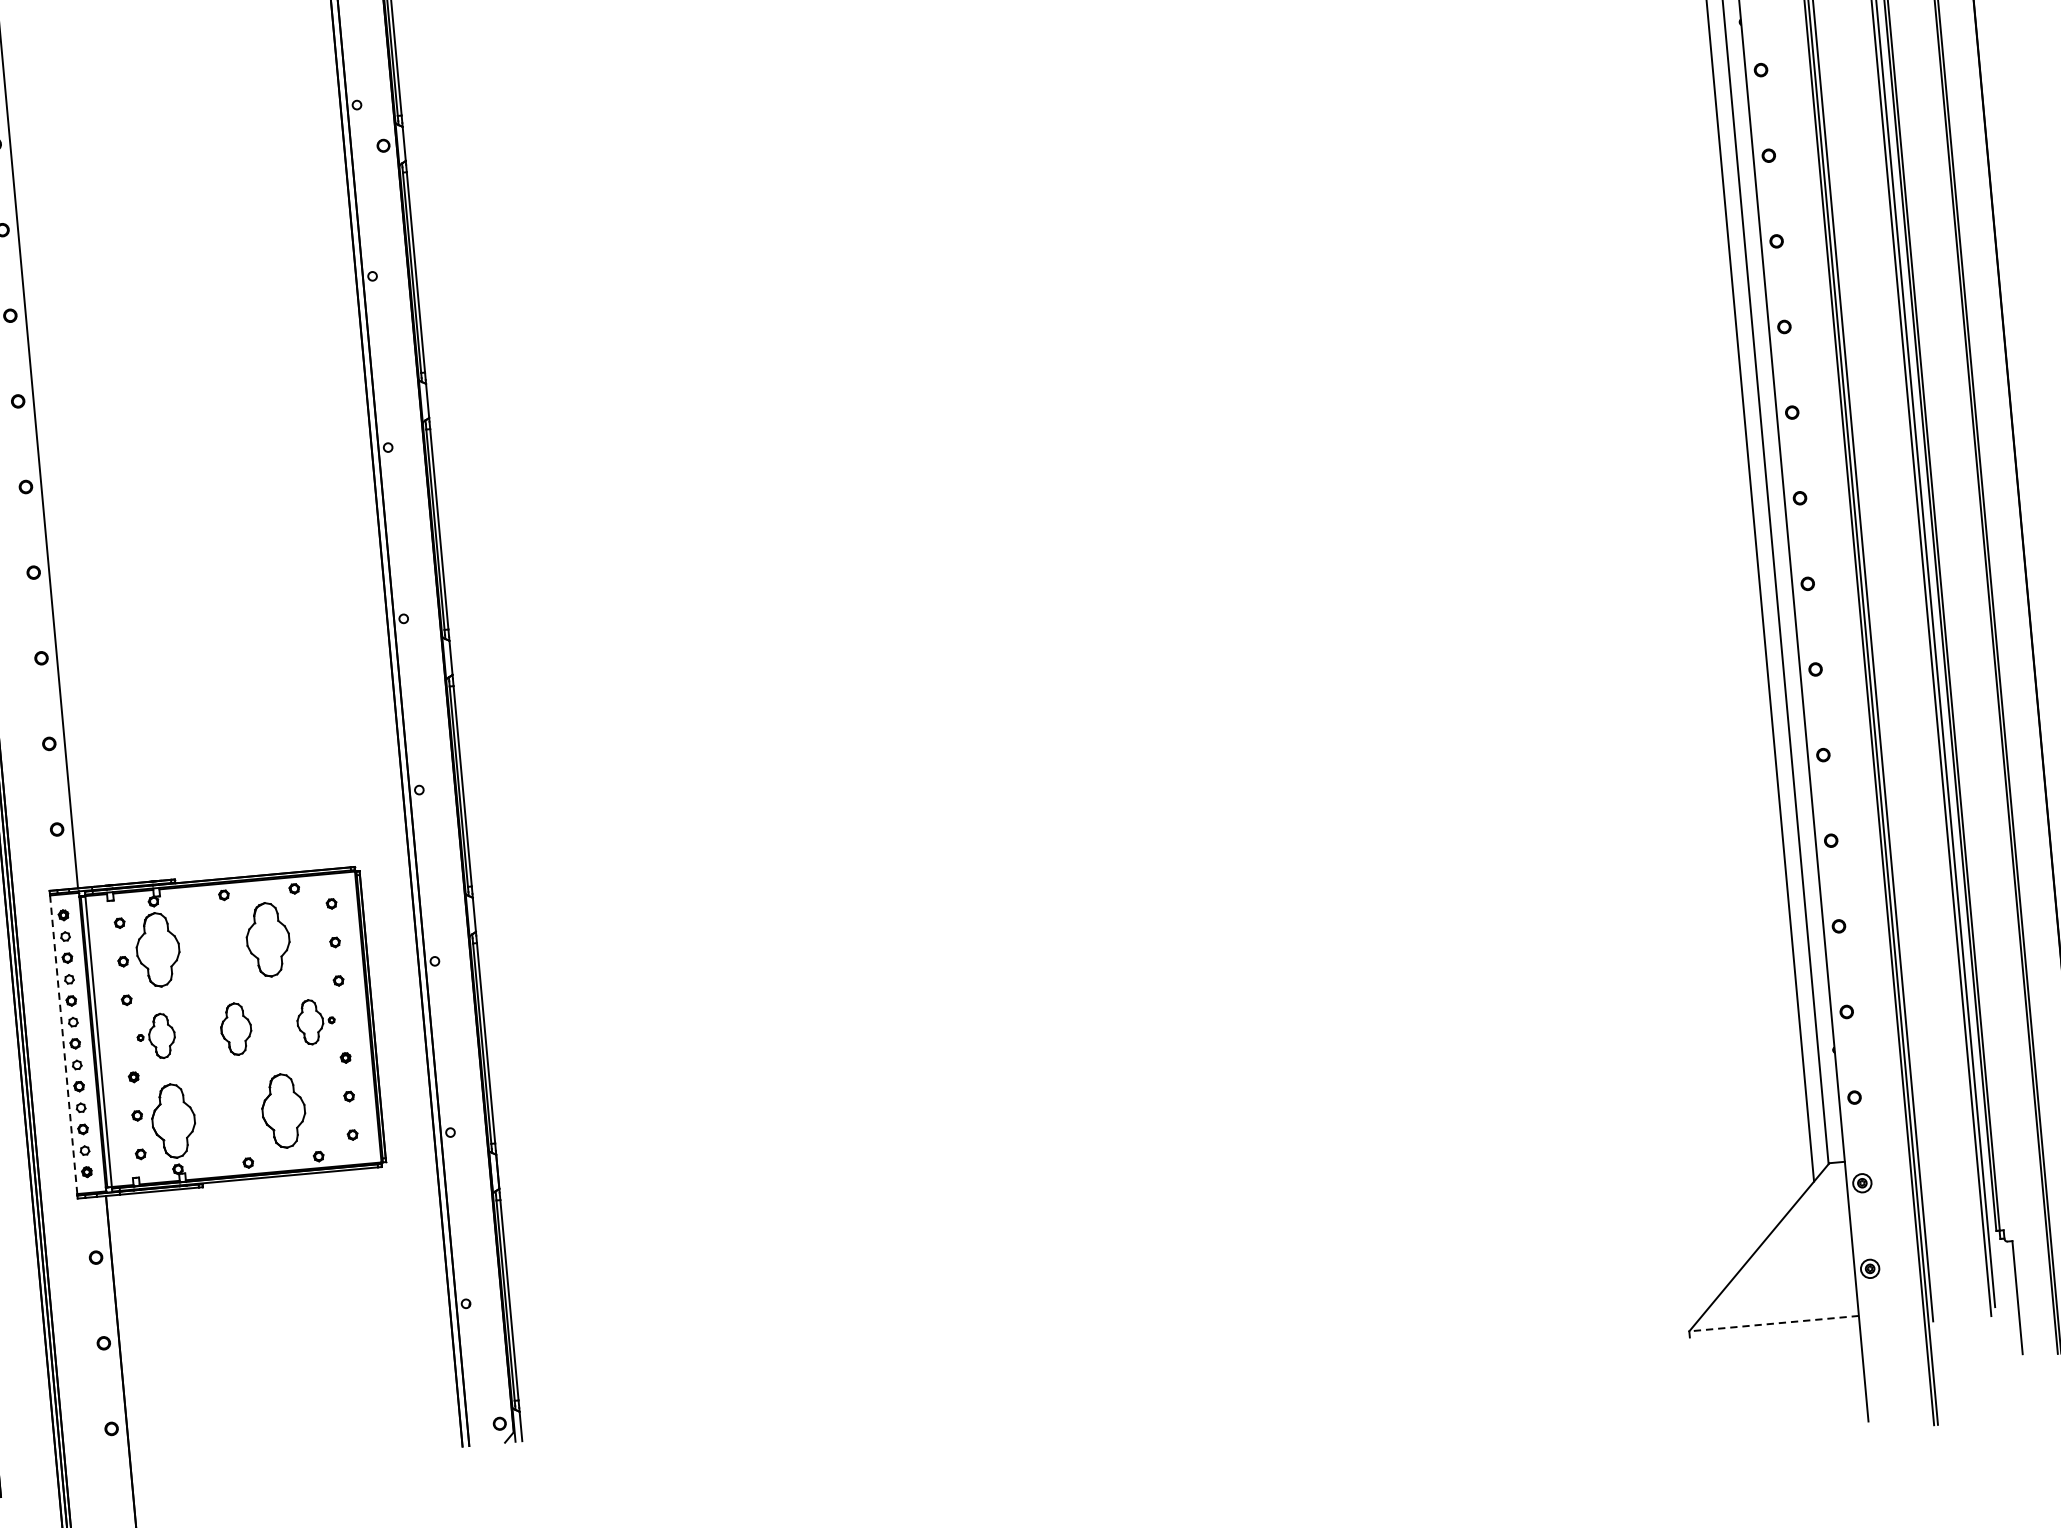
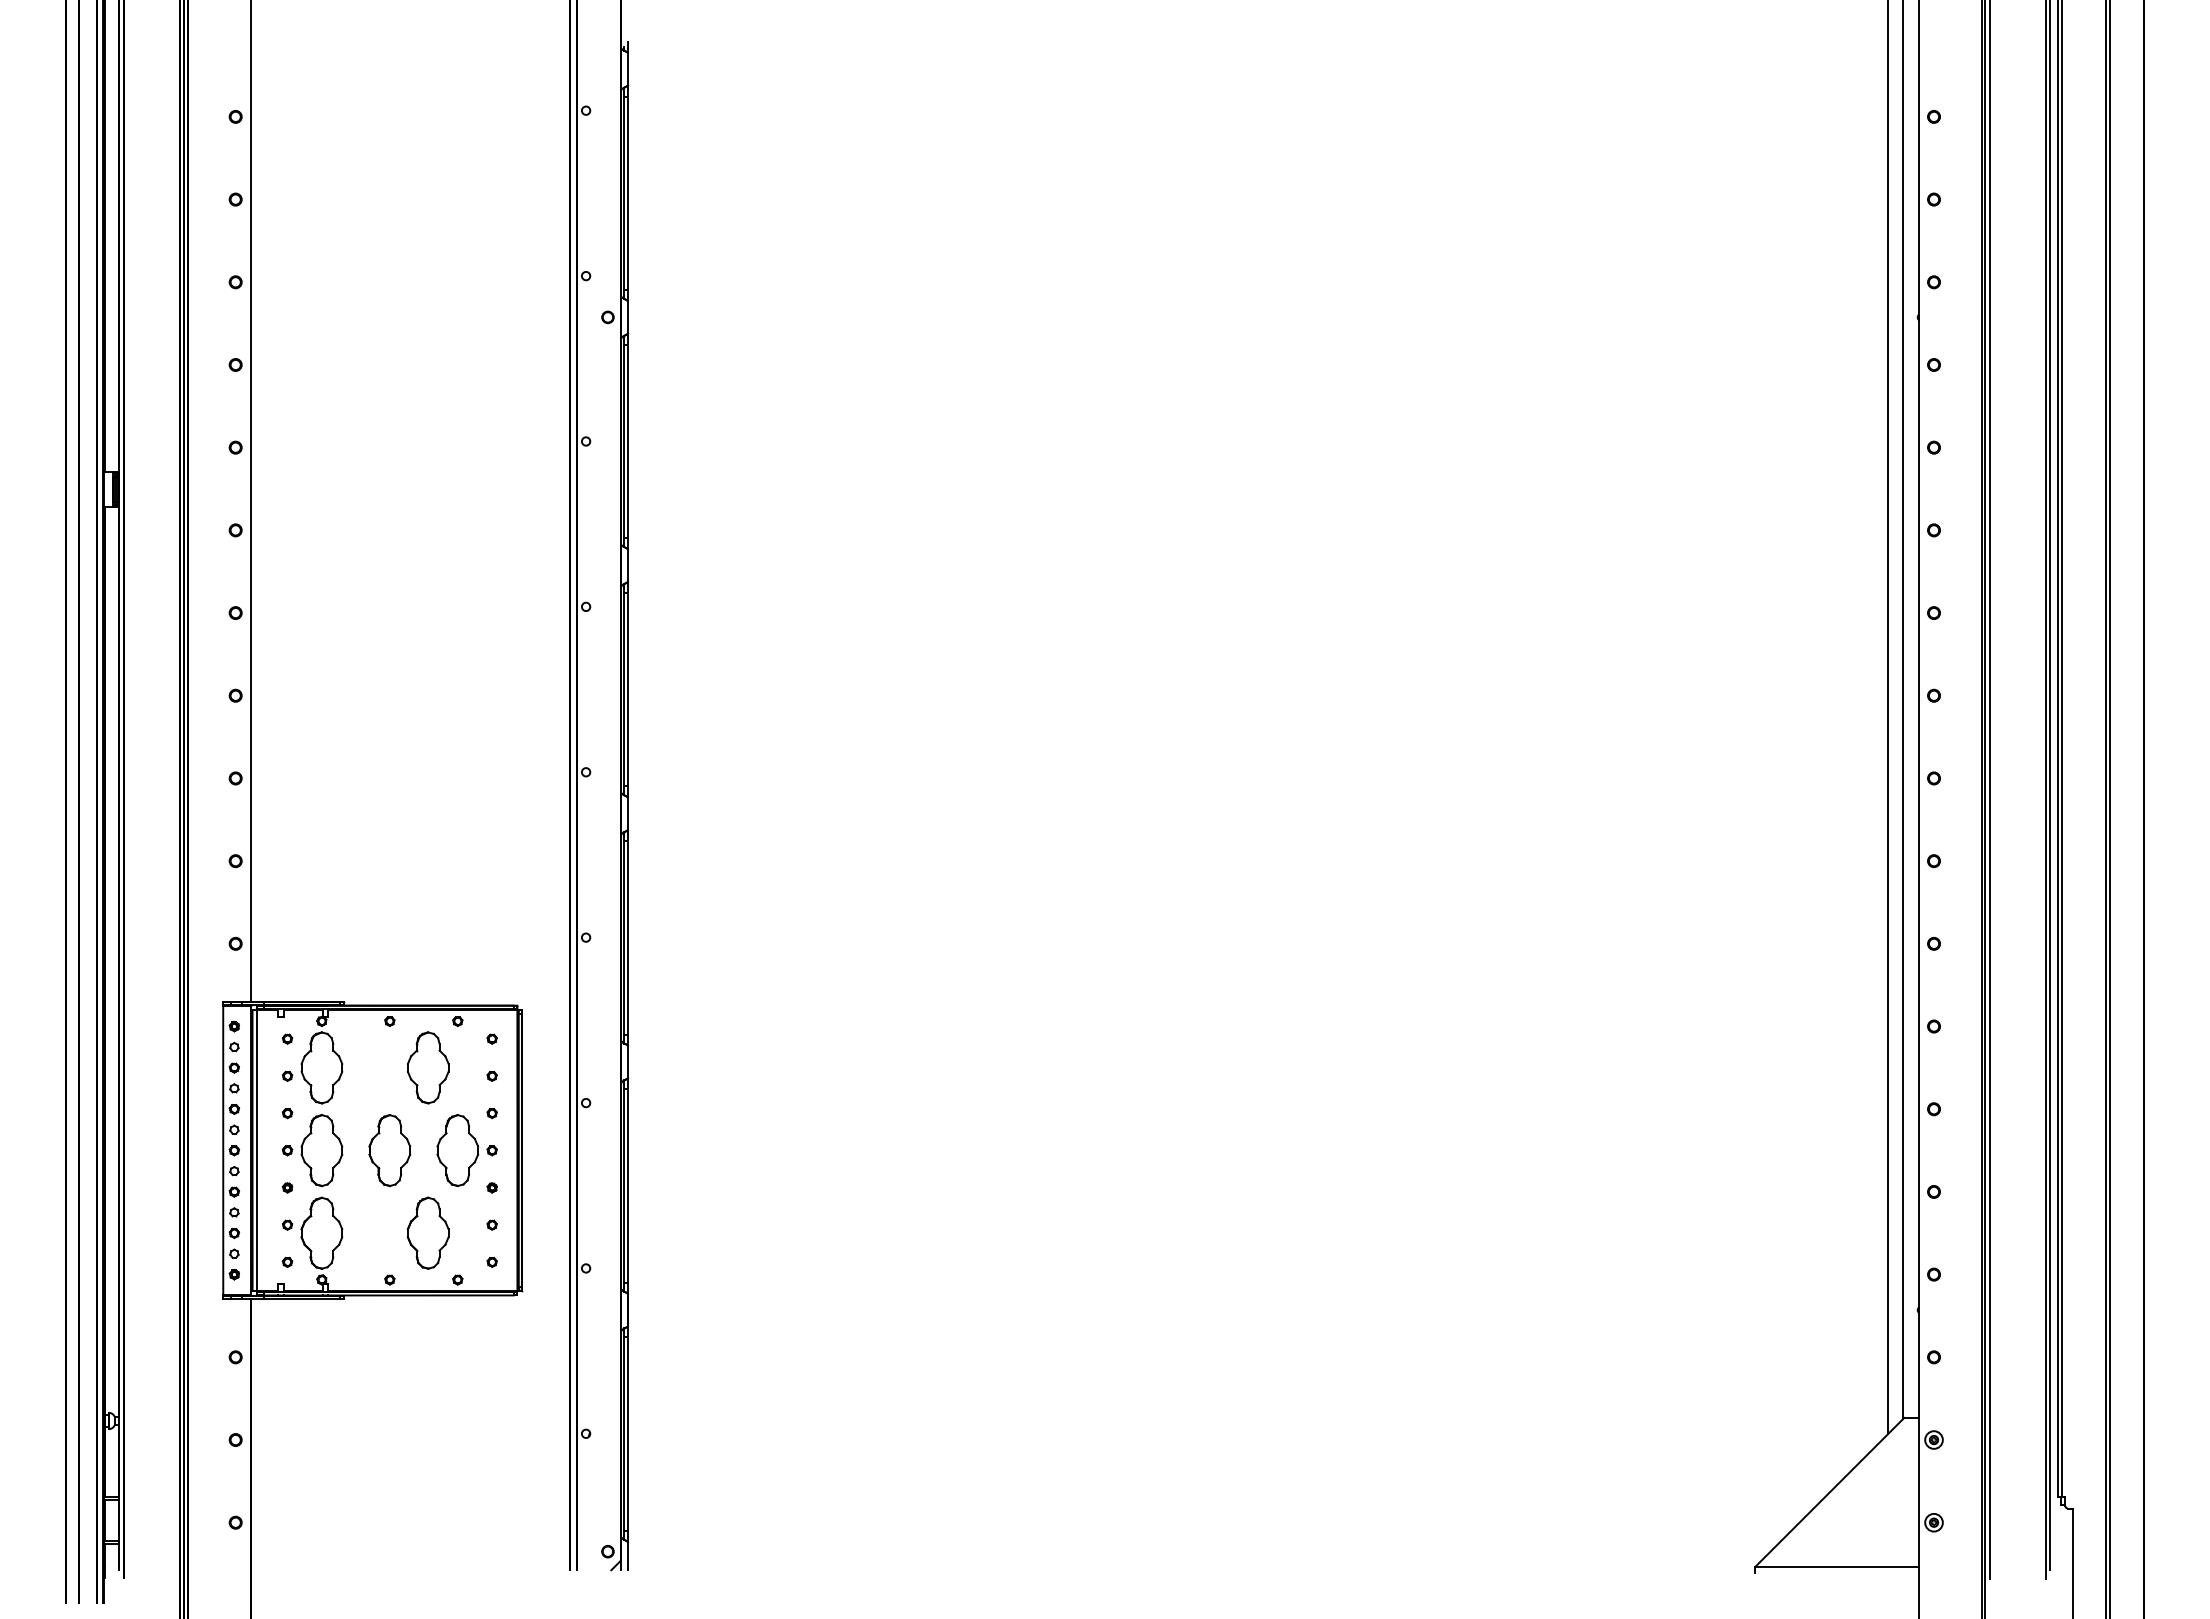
part: (315, 1021) -> (466, 1150), size x1.67
part: (235, 1028) -> (389, 1150), size x1.43
part: (156, 1036) -> (312, 1150), size x1.67
line: (64, 1045) -> (223, 1151), dashed -> solid
line: (1774, 1323) -> (1837, 1566), dashed -> solid

